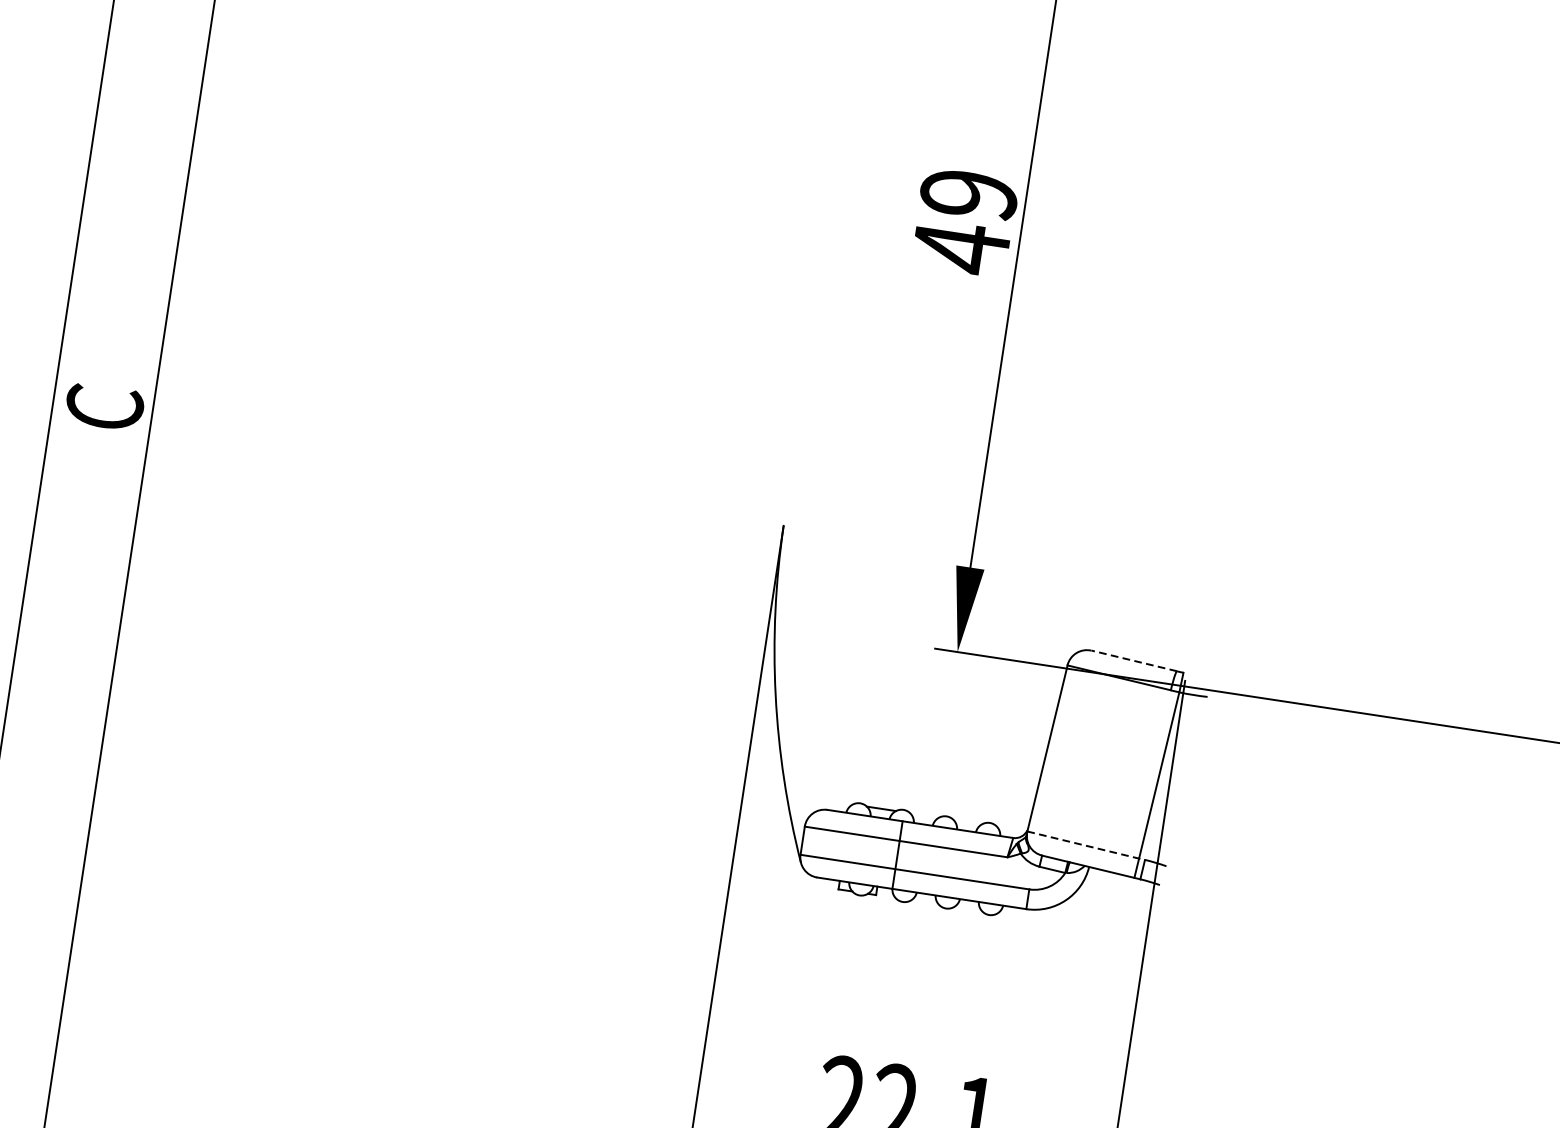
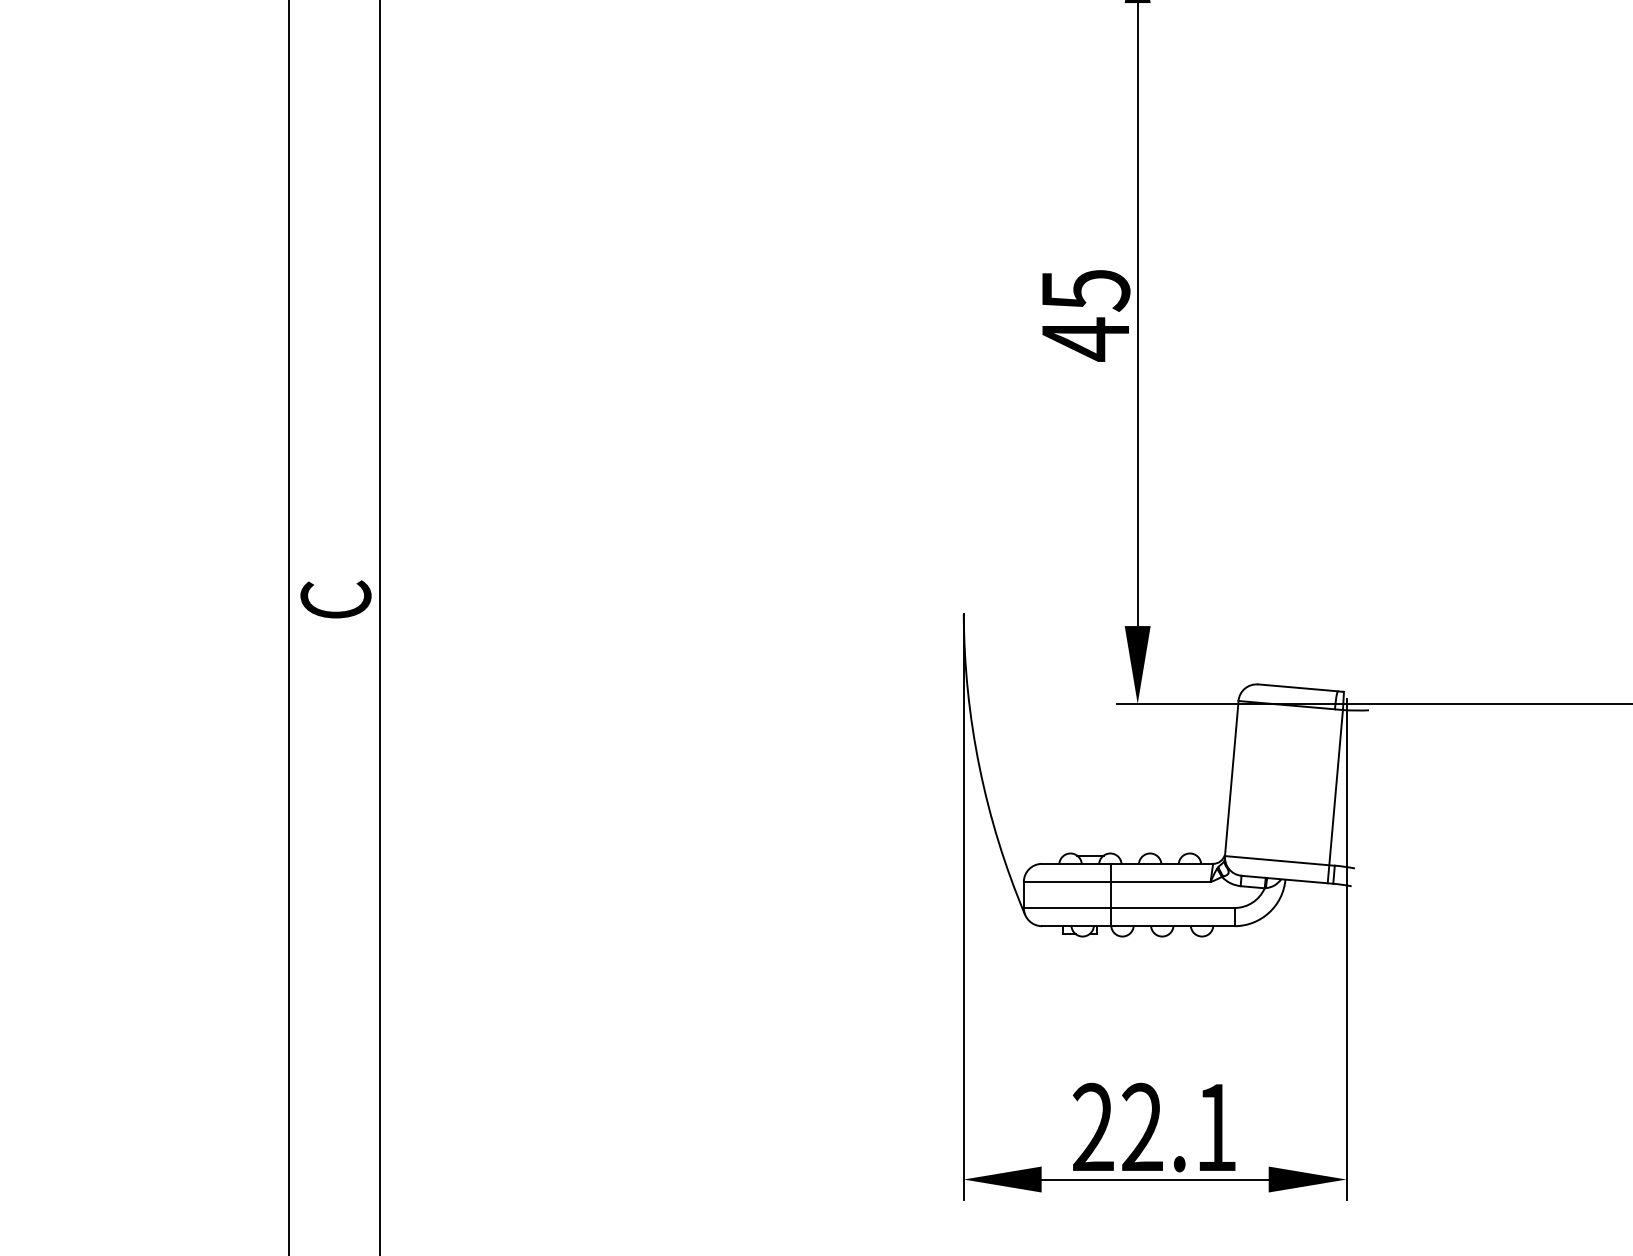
text: (968, 194) -> (1085, 290), 49 -> 45
line: (1134, 660) -> (1298, 687), dashed -> solid
line: (1086, 845) -> (1280, 860), dashed -> solid

